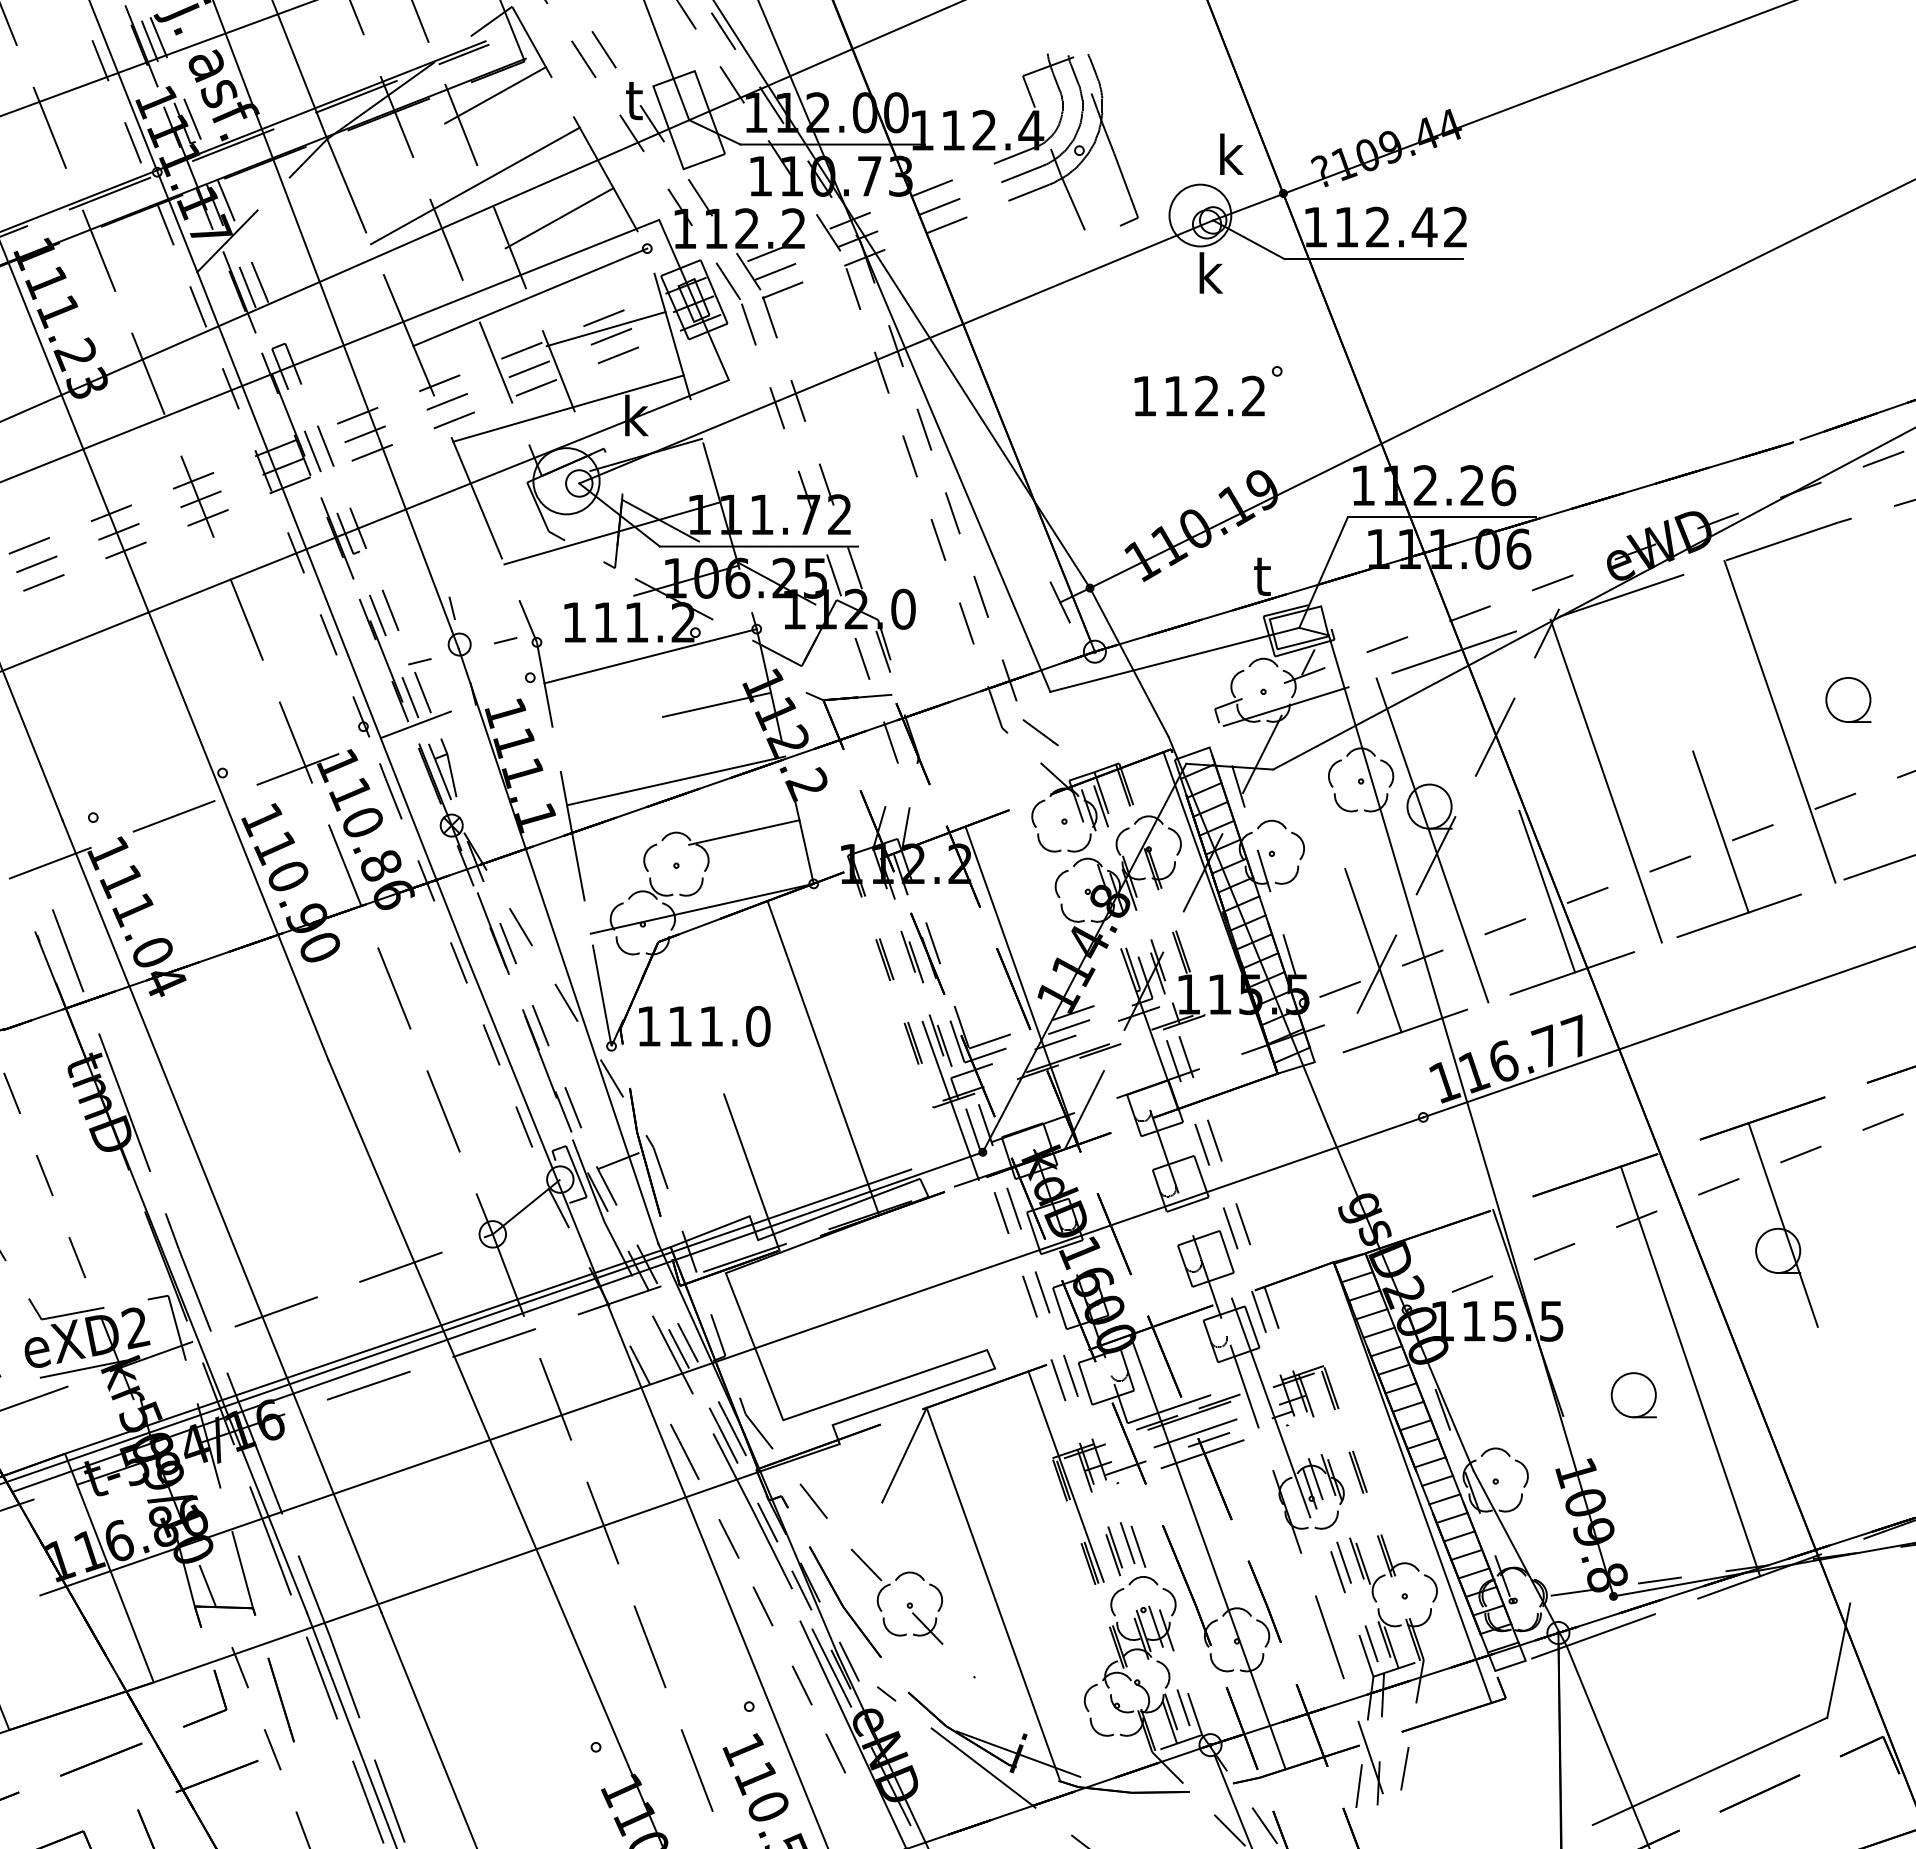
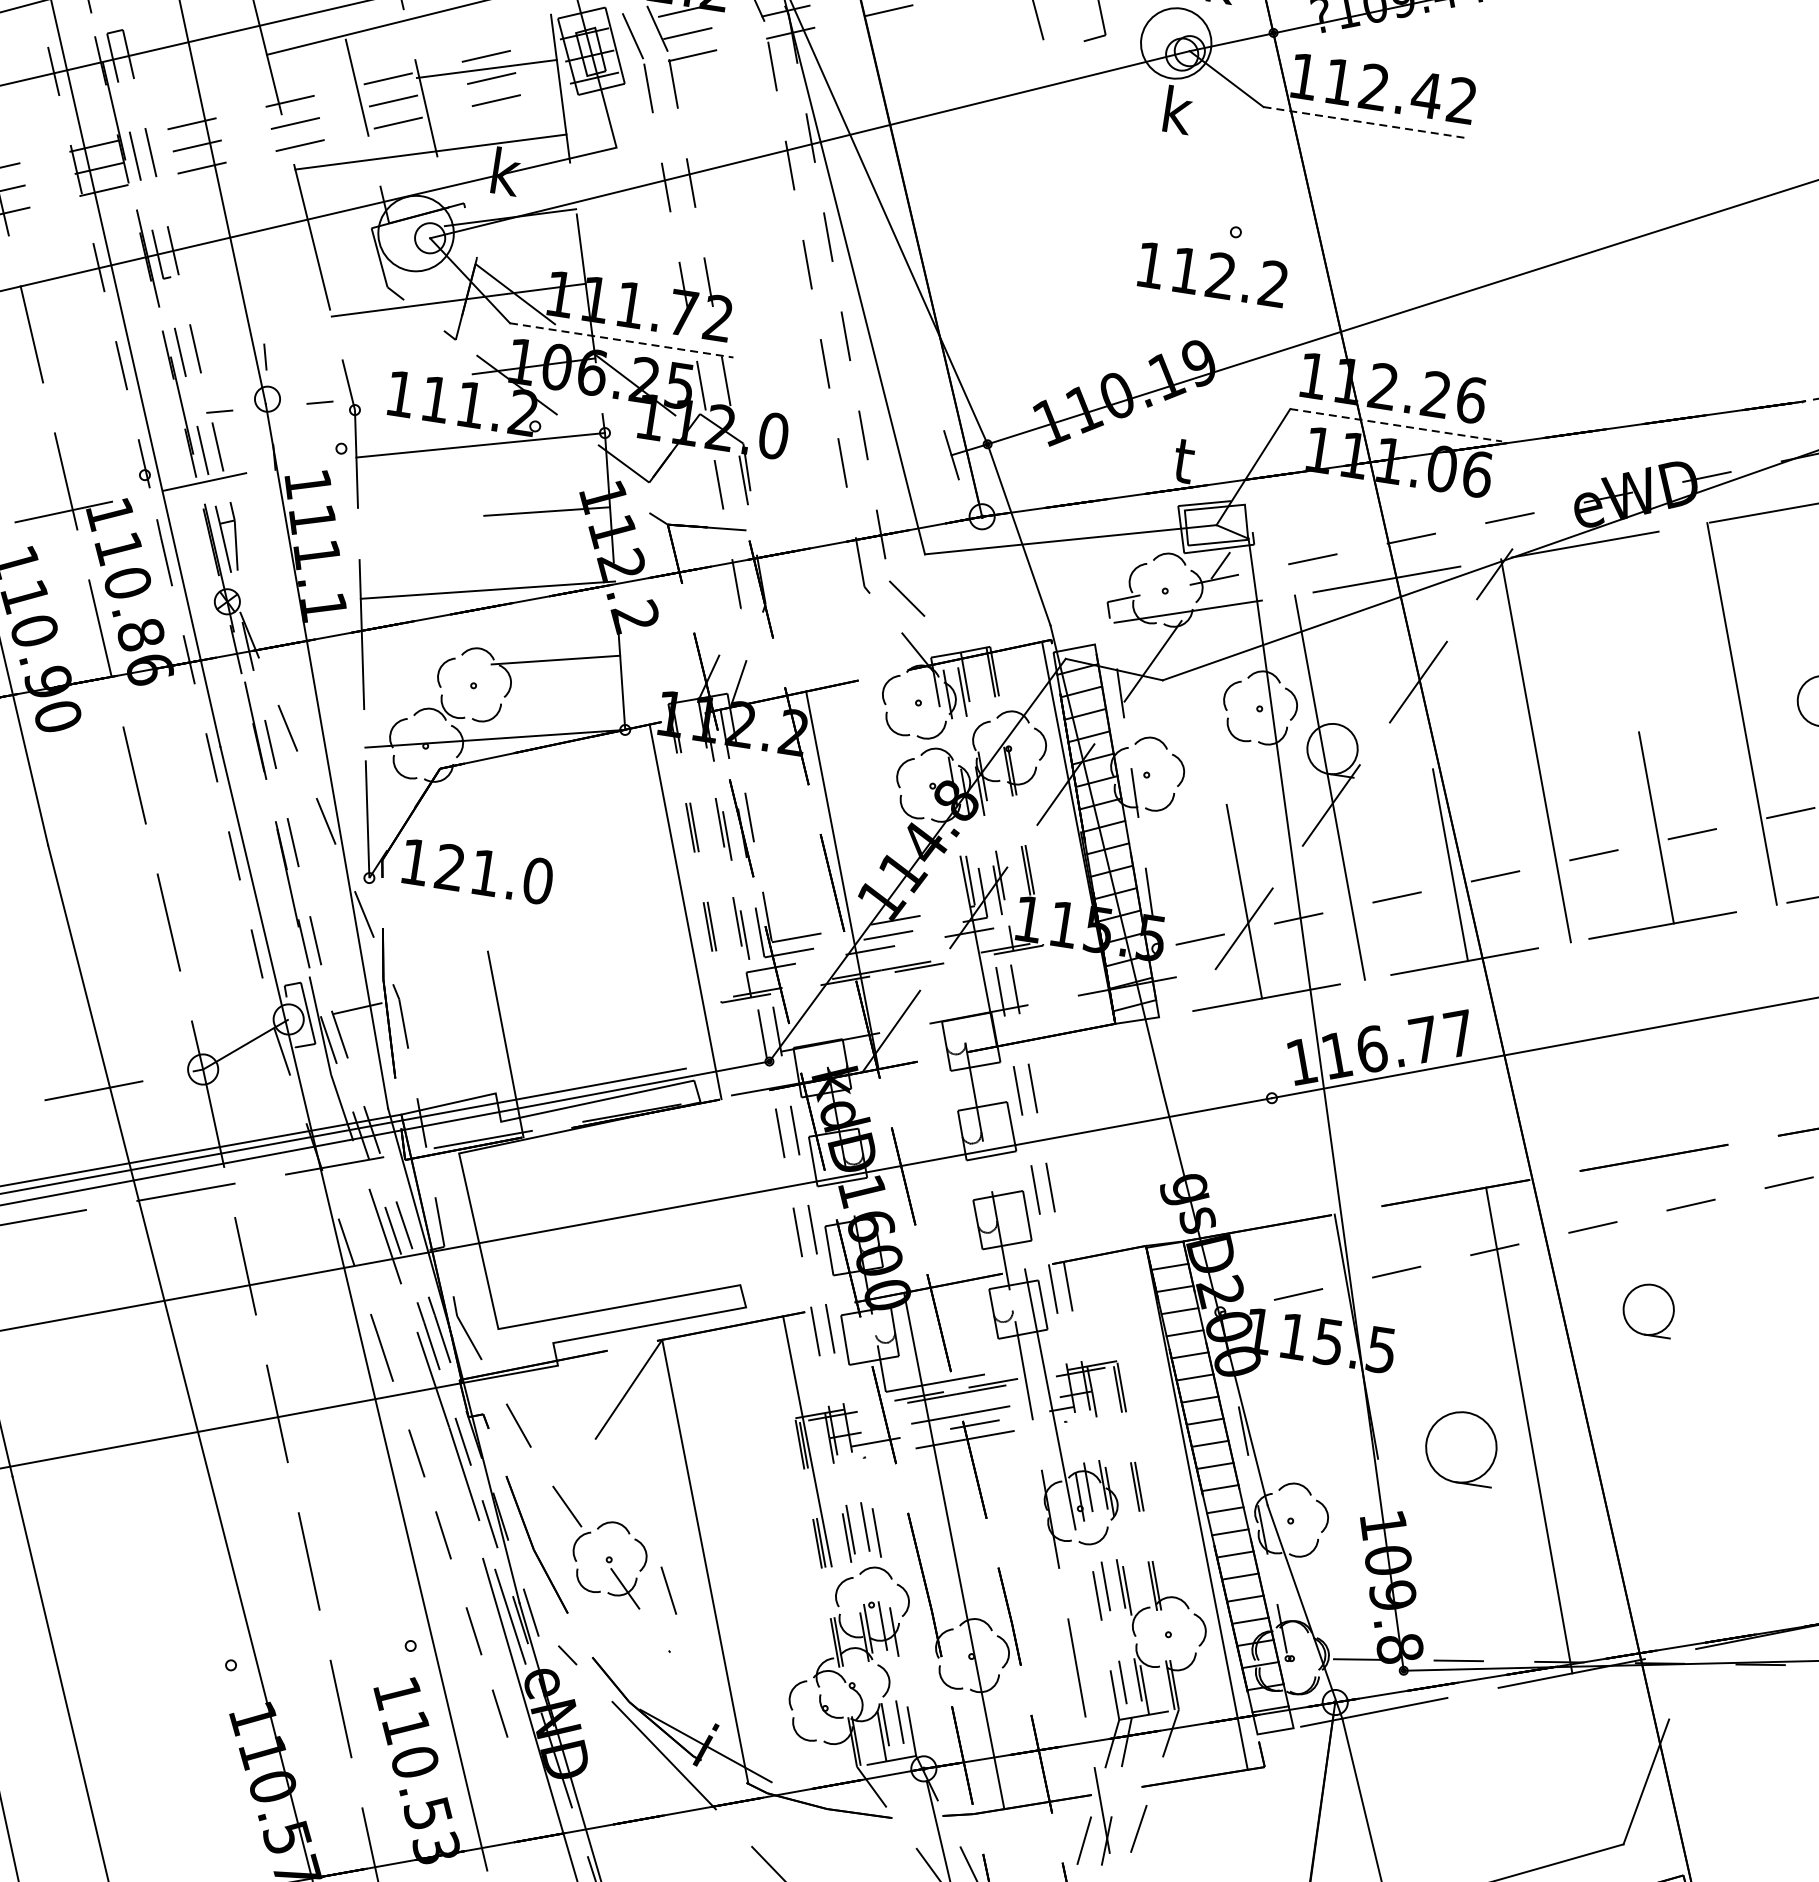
line: (1374, 259) -> (1364, 123), solid -> dashed
text: (1199, 395) -> (1212, 273), moved
line: (1441, 517) -> (1395, 425), solid -> dashed
line: (759, 546) -> (622, 340), solid -> dashed
text: (679, 1025) -> (449, 866), 111.0 -> 121.0
line: (823, 1058) -> (685, 912), moved
line: (950, 1100) -> (742, 997), removed
line: (1782, 1224) -> (1658, 1280), removed
part: (1633, 1395) -> (1460, 1447), size x1.4
line: (965, 1624) -> (668, 1590), added

